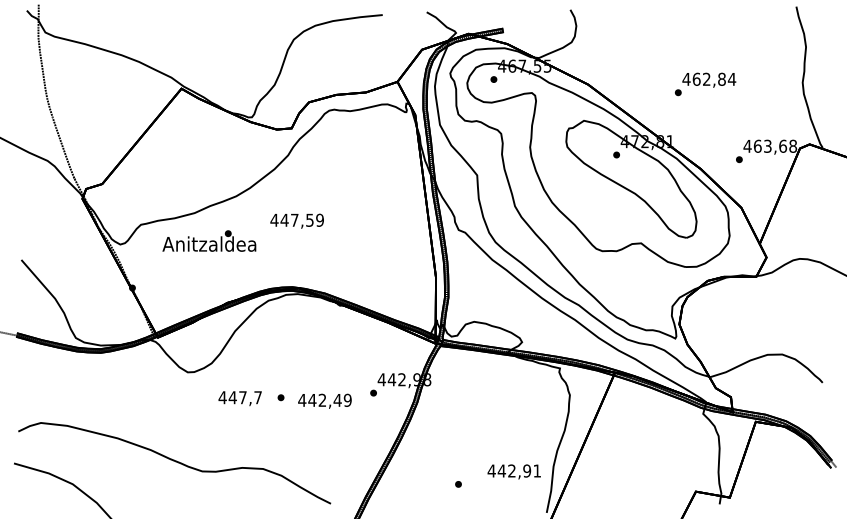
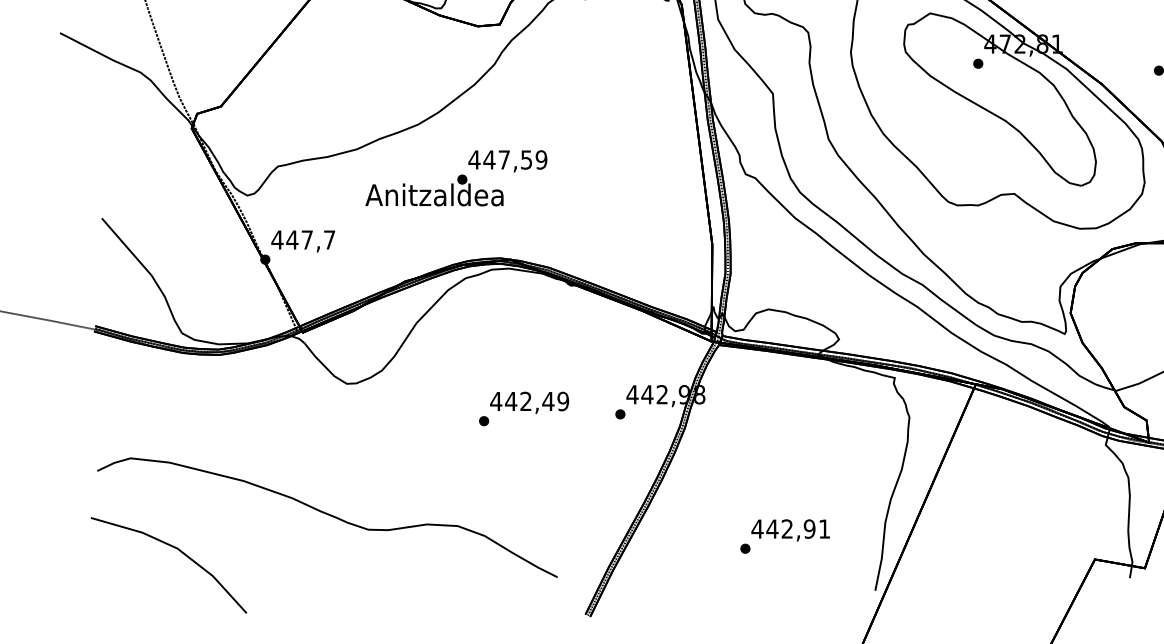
text: (209, 240) -> (434, 189), moved
text: (239, 398) -> (302, 241), moved
text: (324, 400) -> (528, 401), moved
text: (513, 471) -> (789, 529), moved

